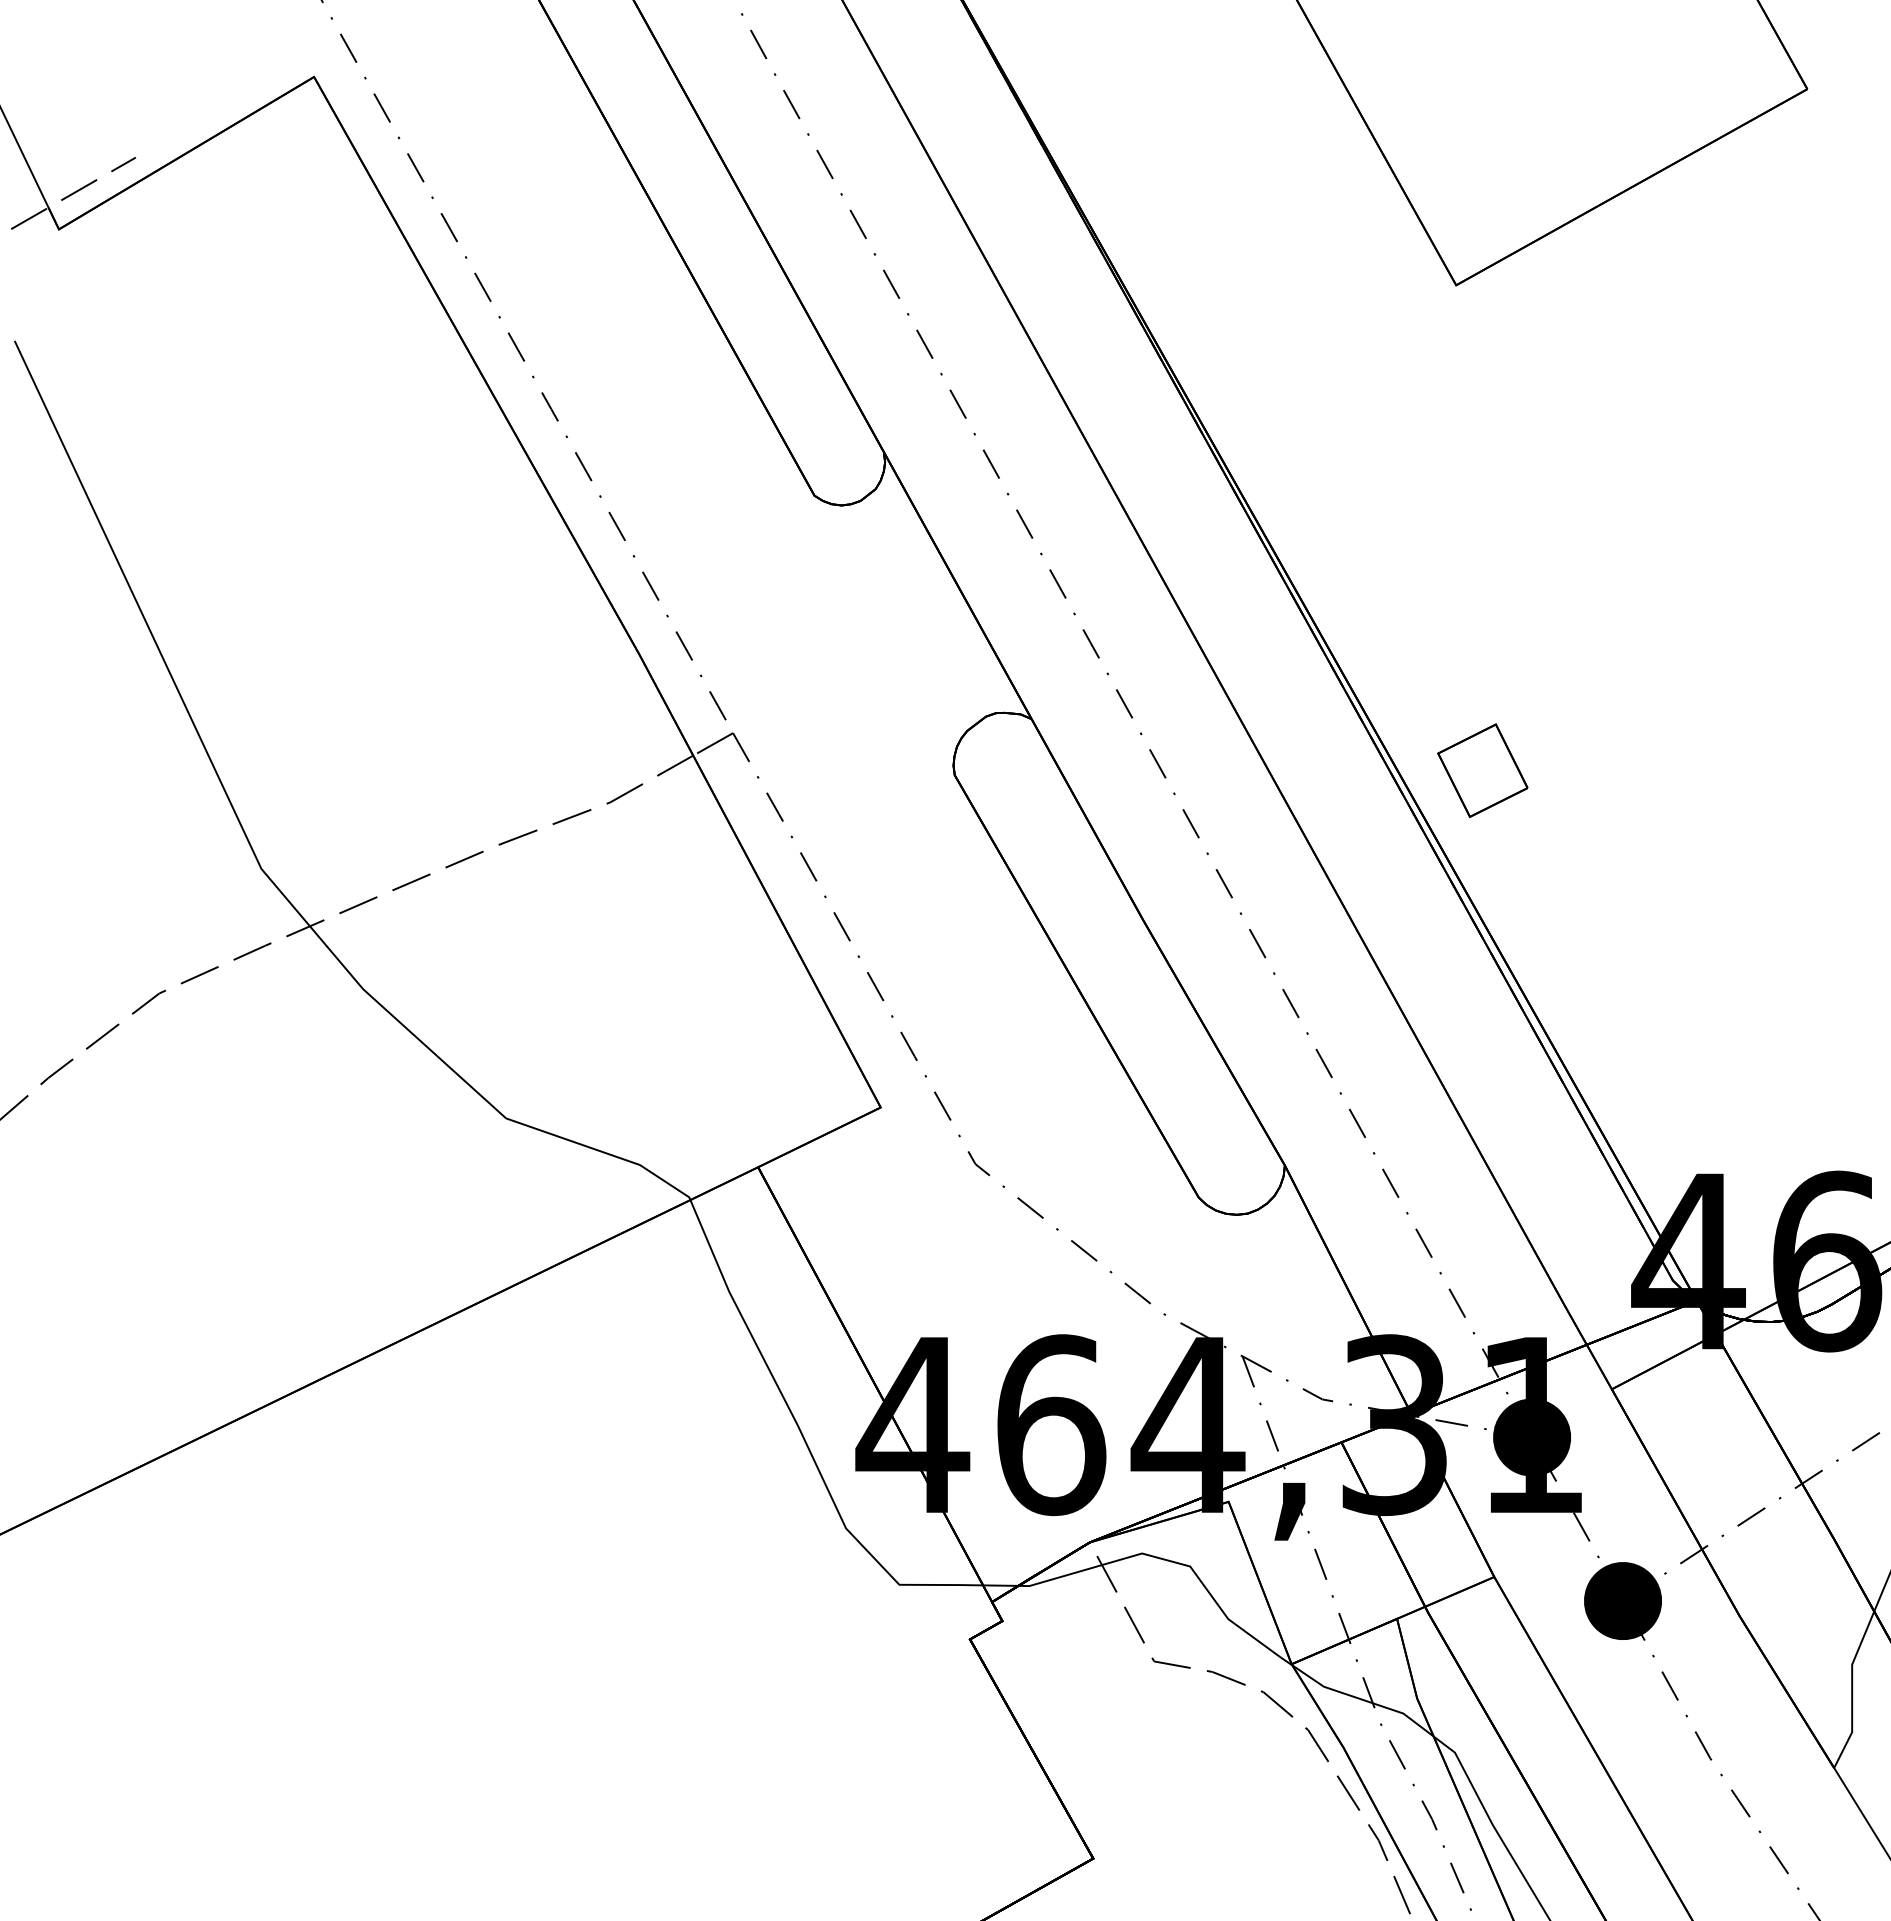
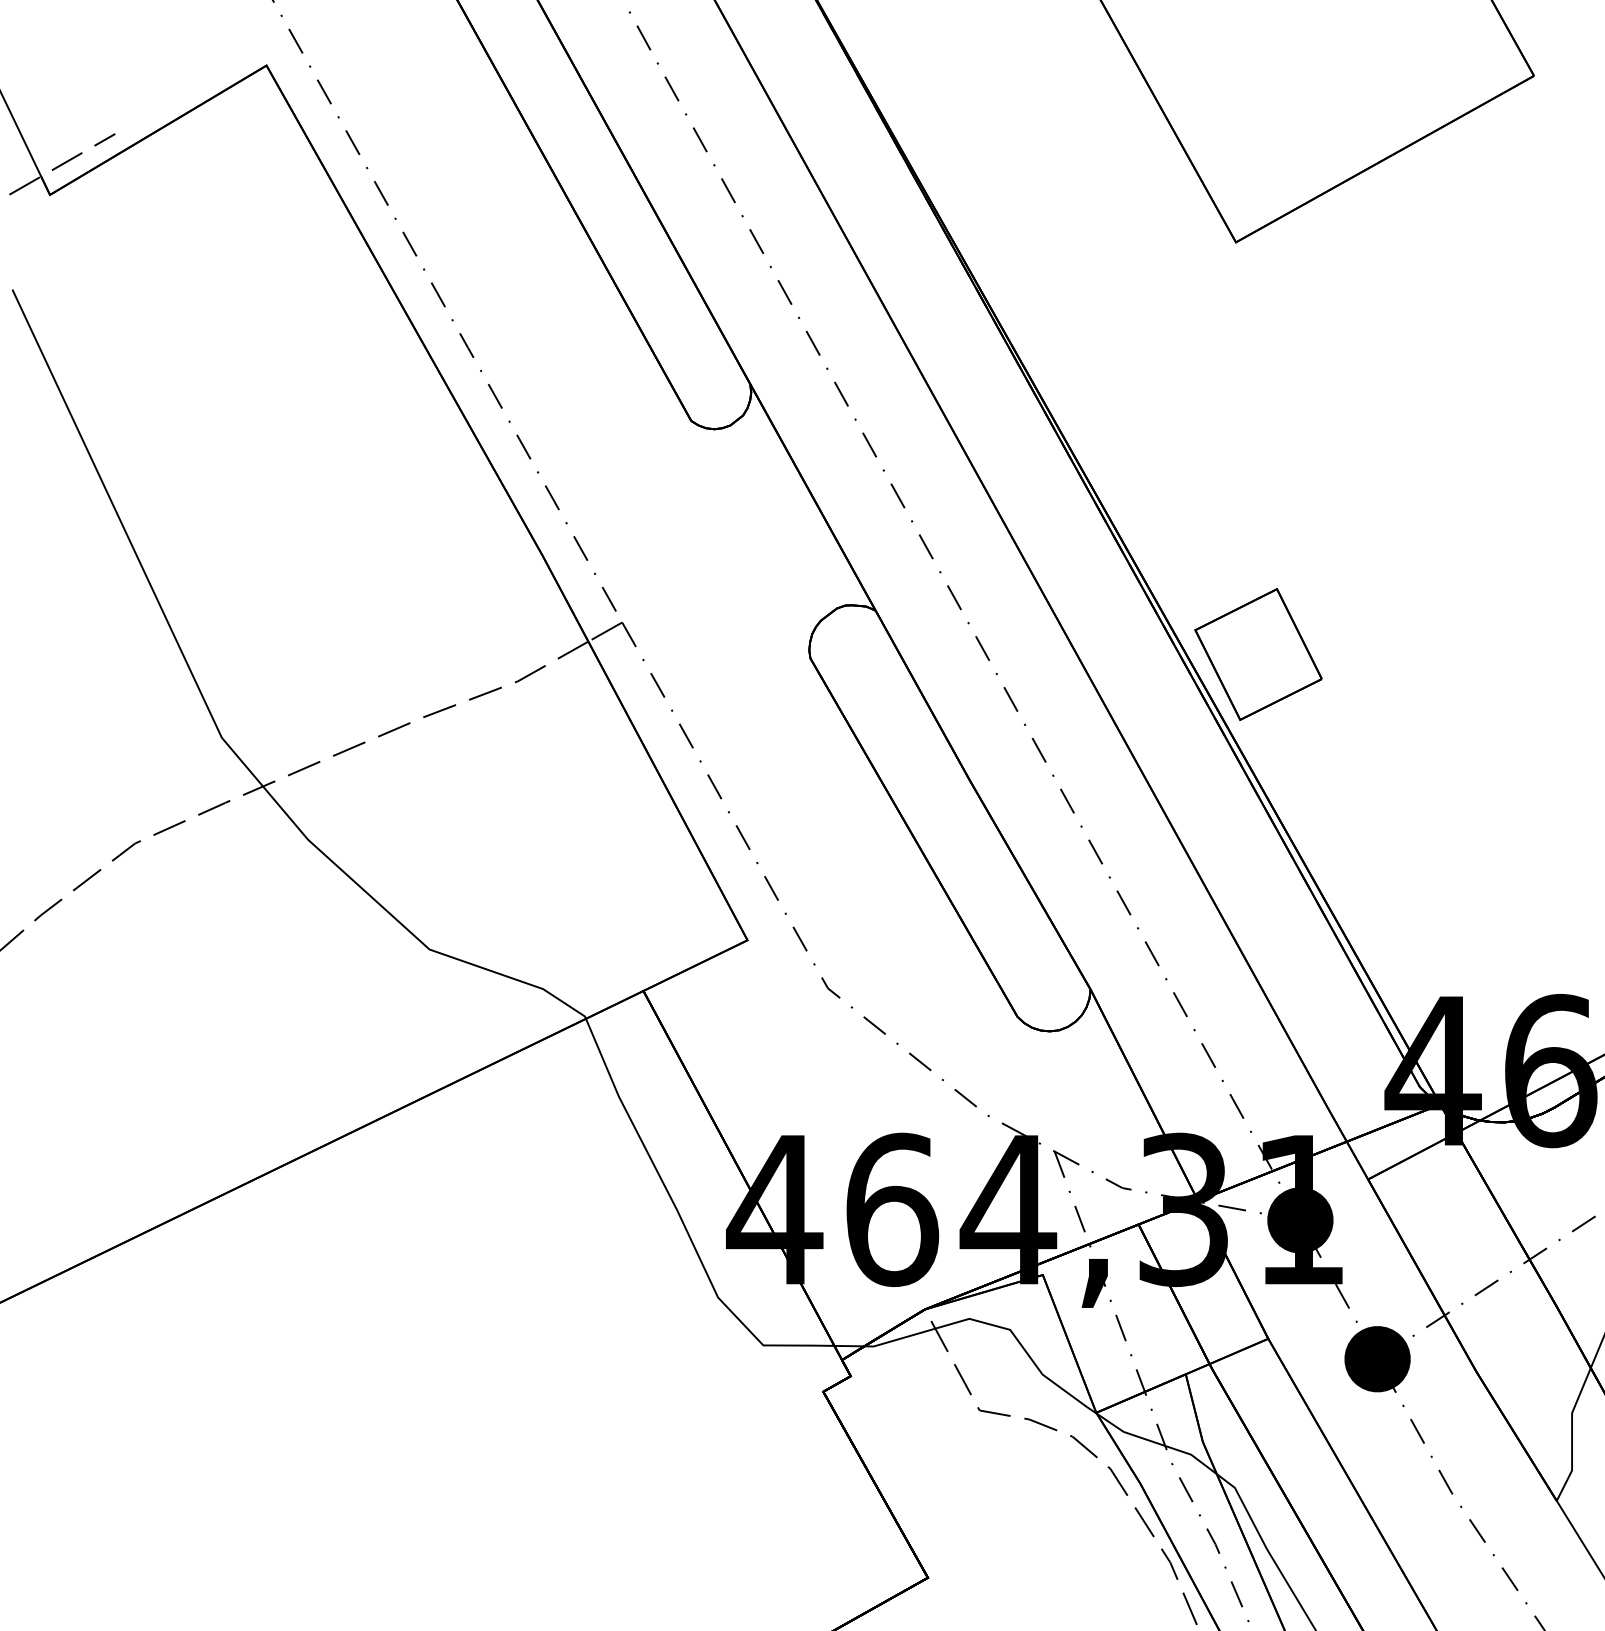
part: (1482, 770) -> (1258, 654), size x1.67

